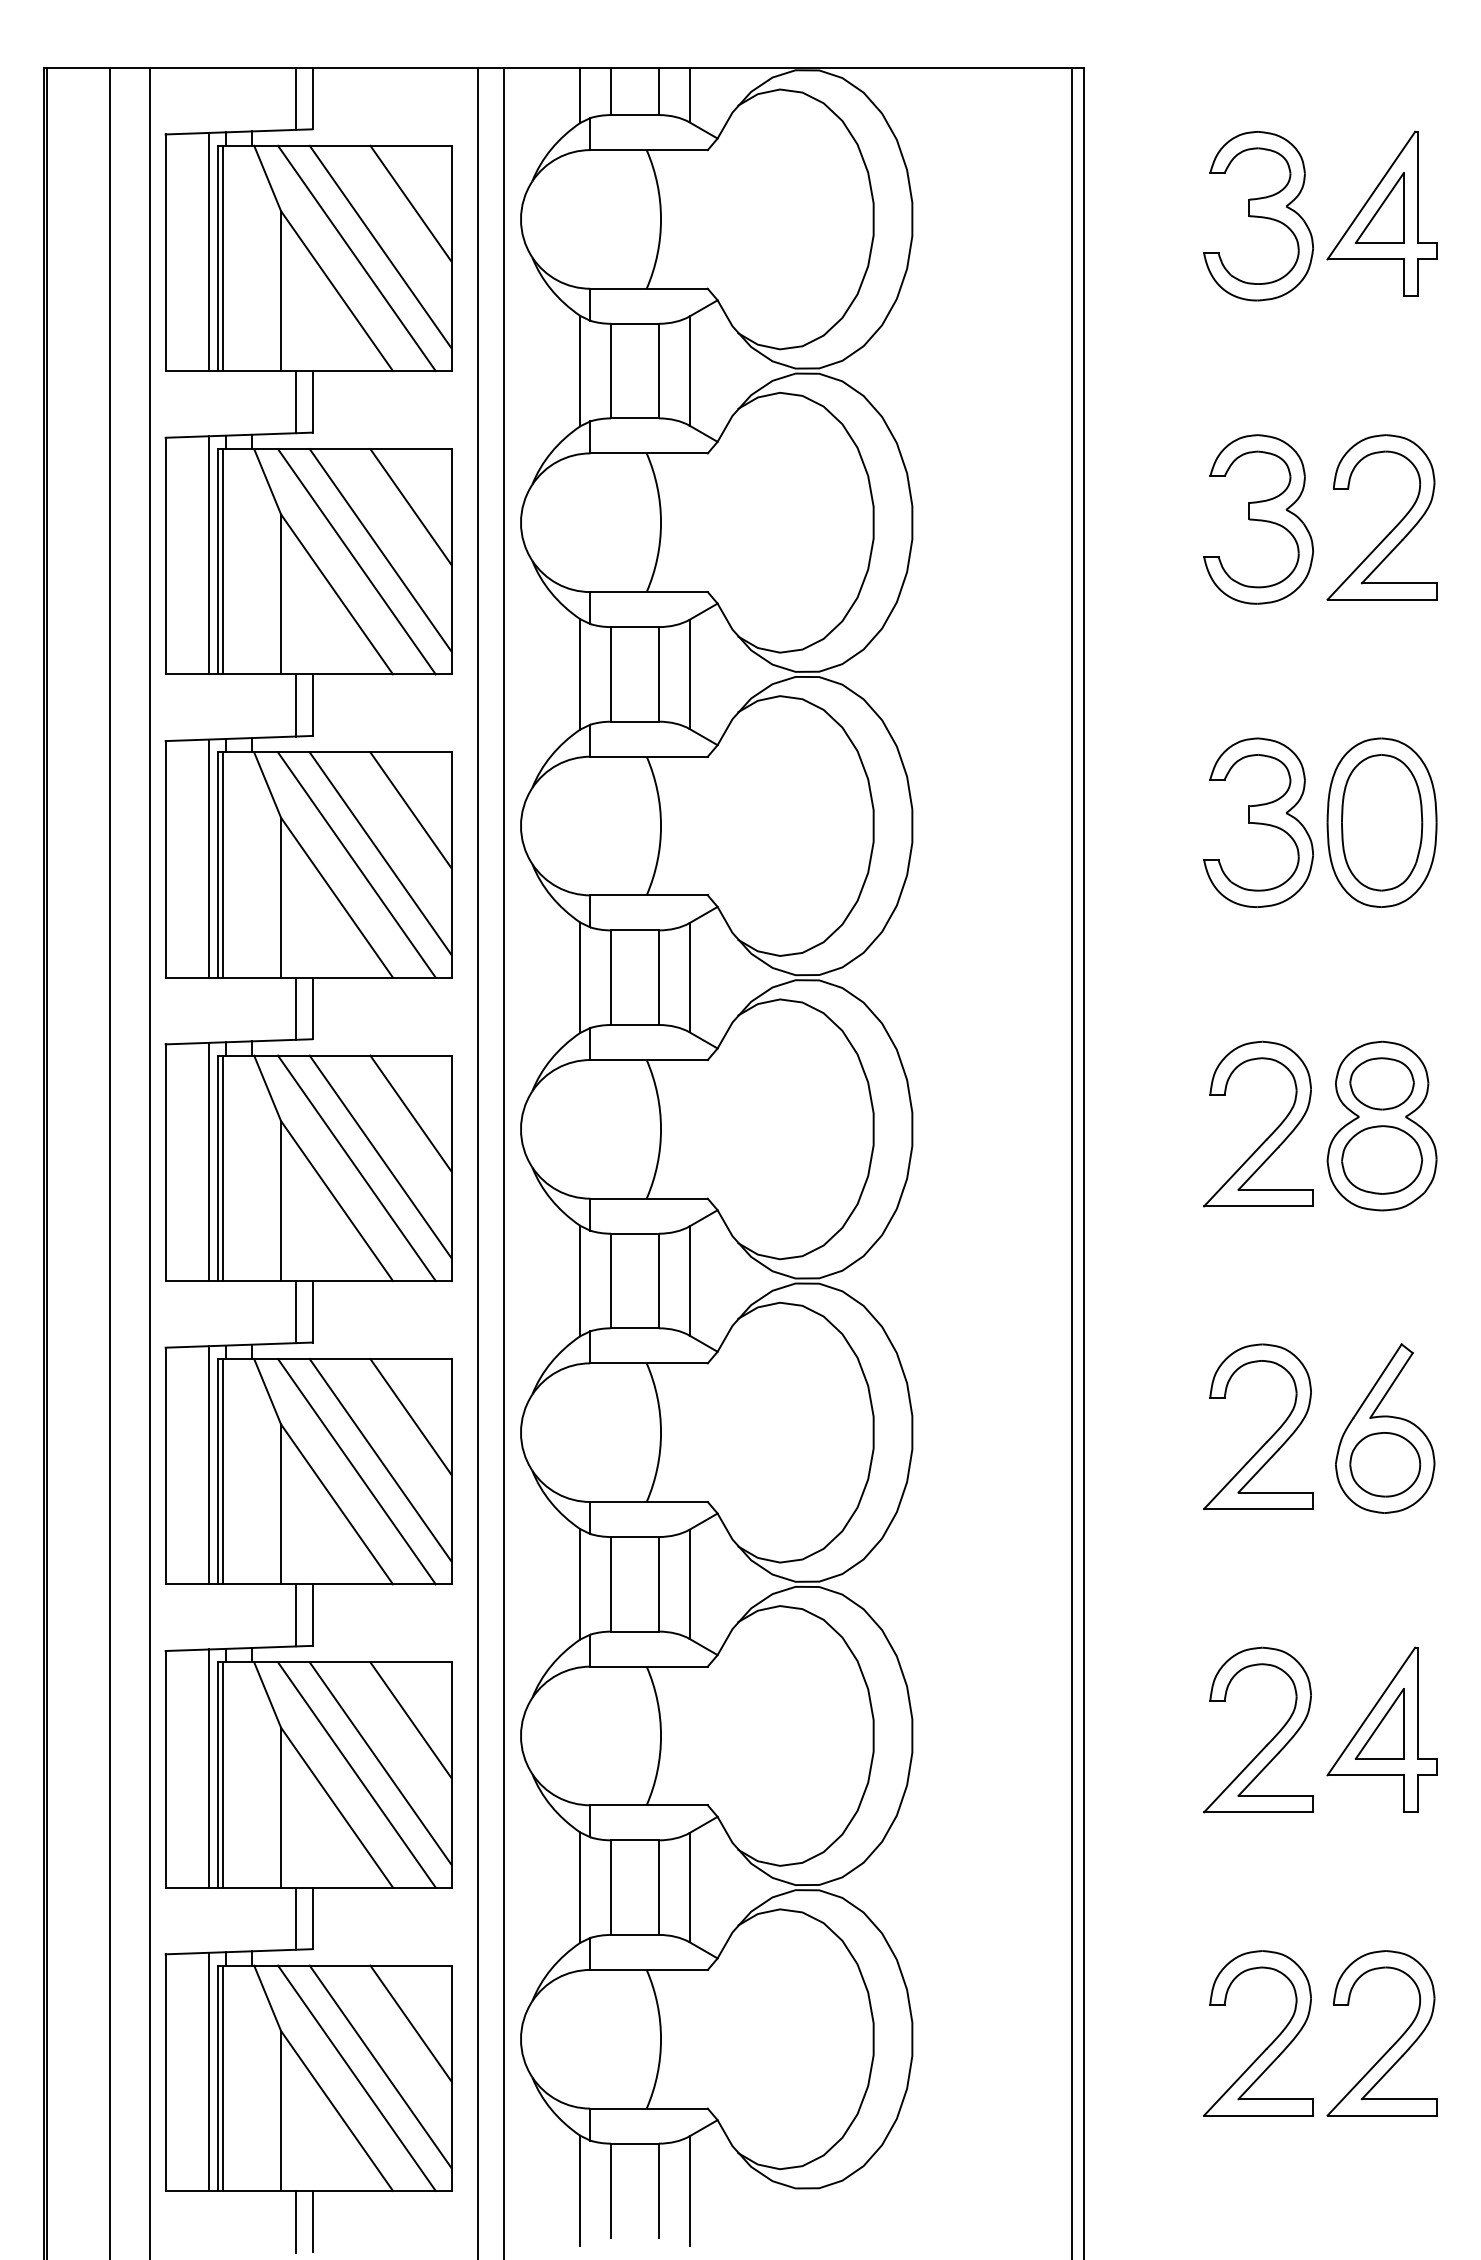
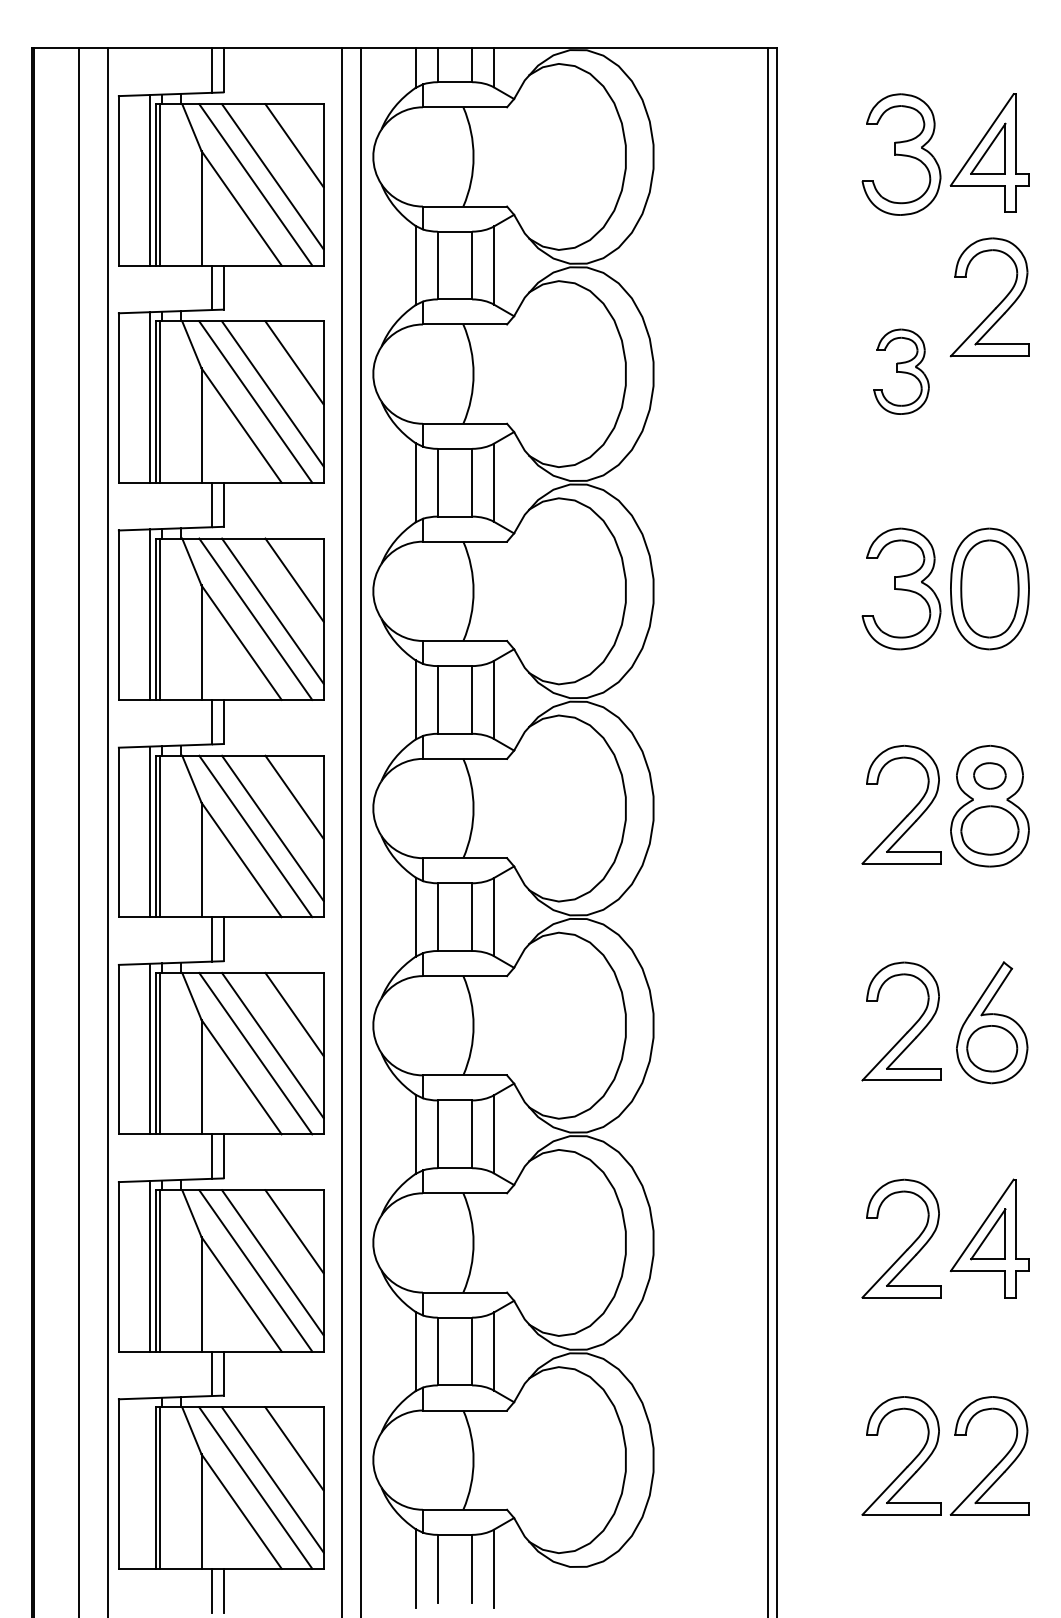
part: (1258, 519) -> (901, 371), size x0.7
part: (1394, 526) -> (998, 303), moved
part: (1381, 1083) -> (989, 775), size x0.7
line: (208, 2071) -> (149, 1483), removed

